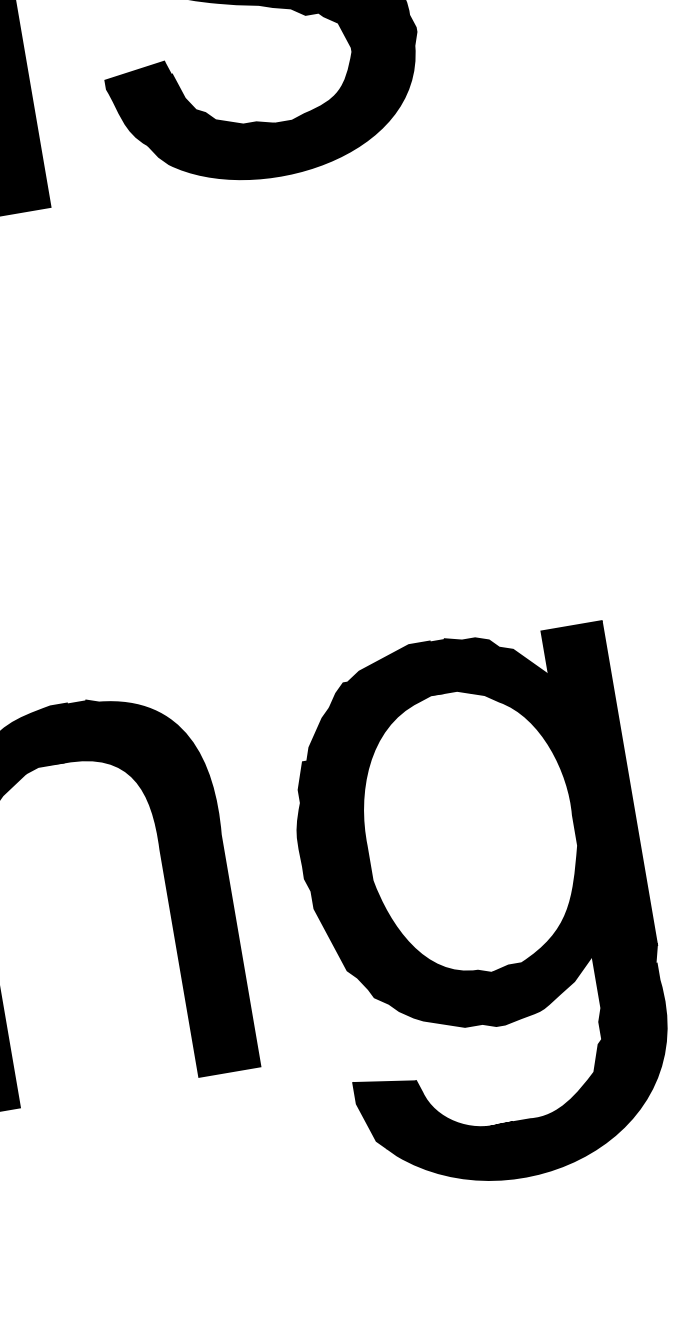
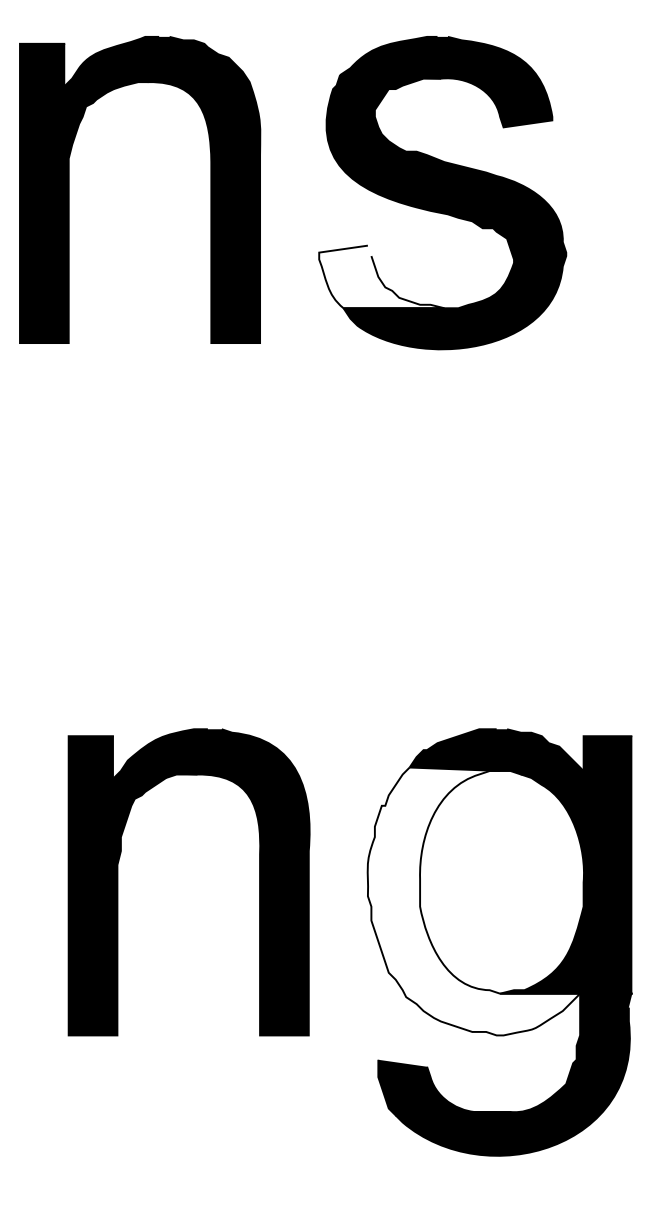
fill: (188, 97) -> (381, 276), removed
fill: (471, 857) -> (499, 901), removed

